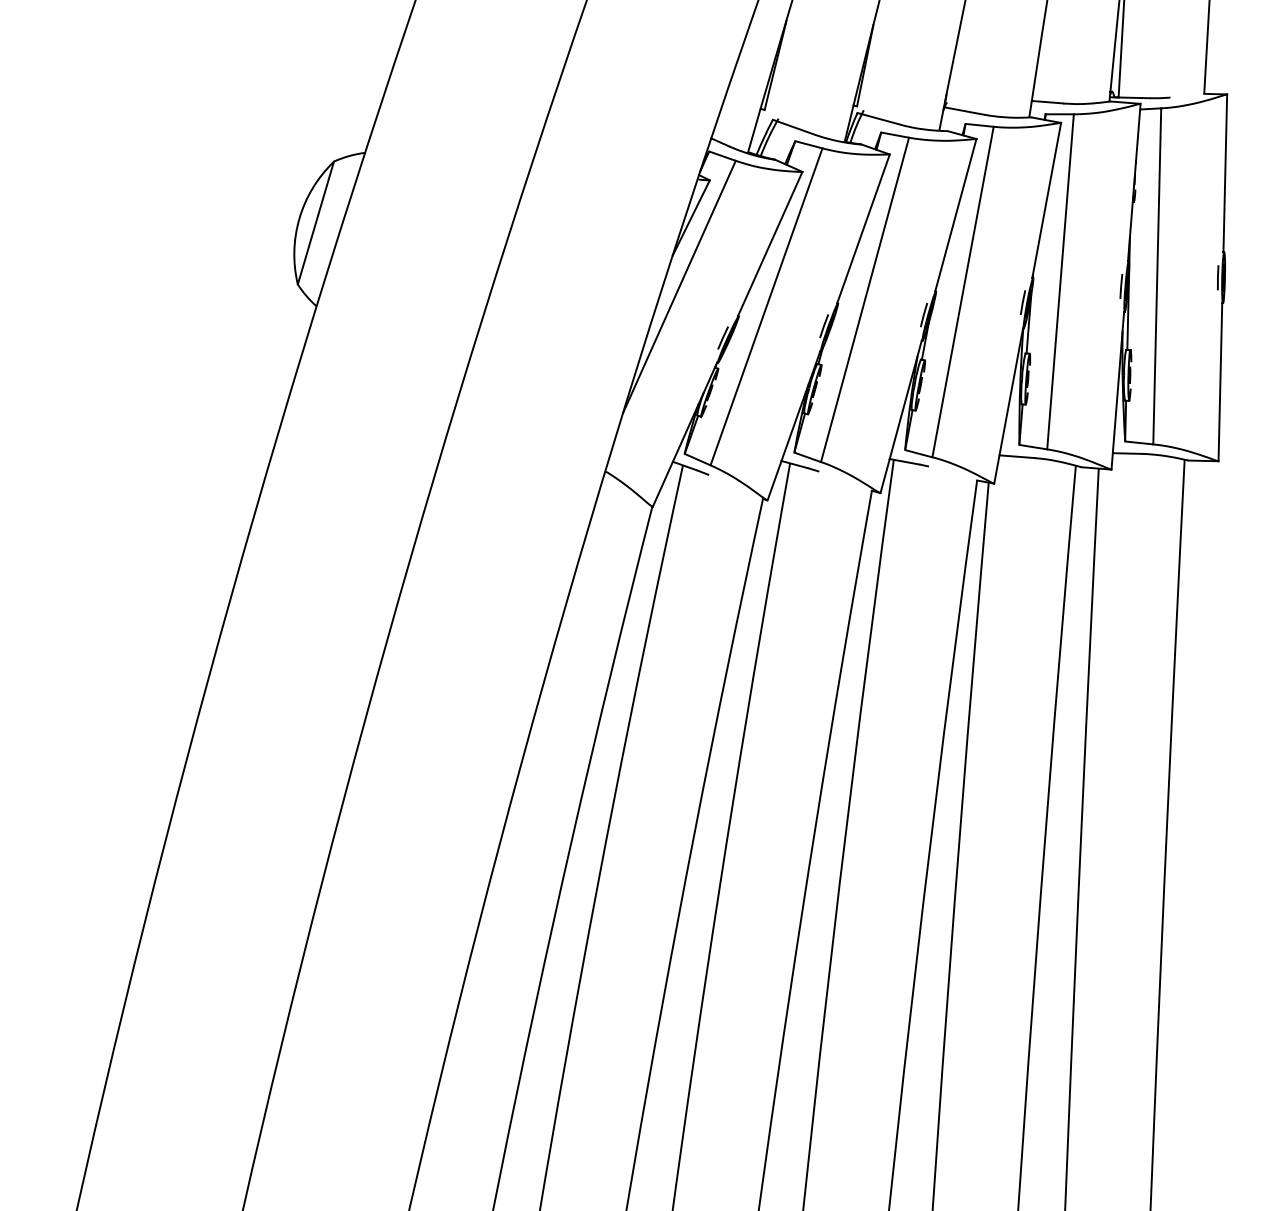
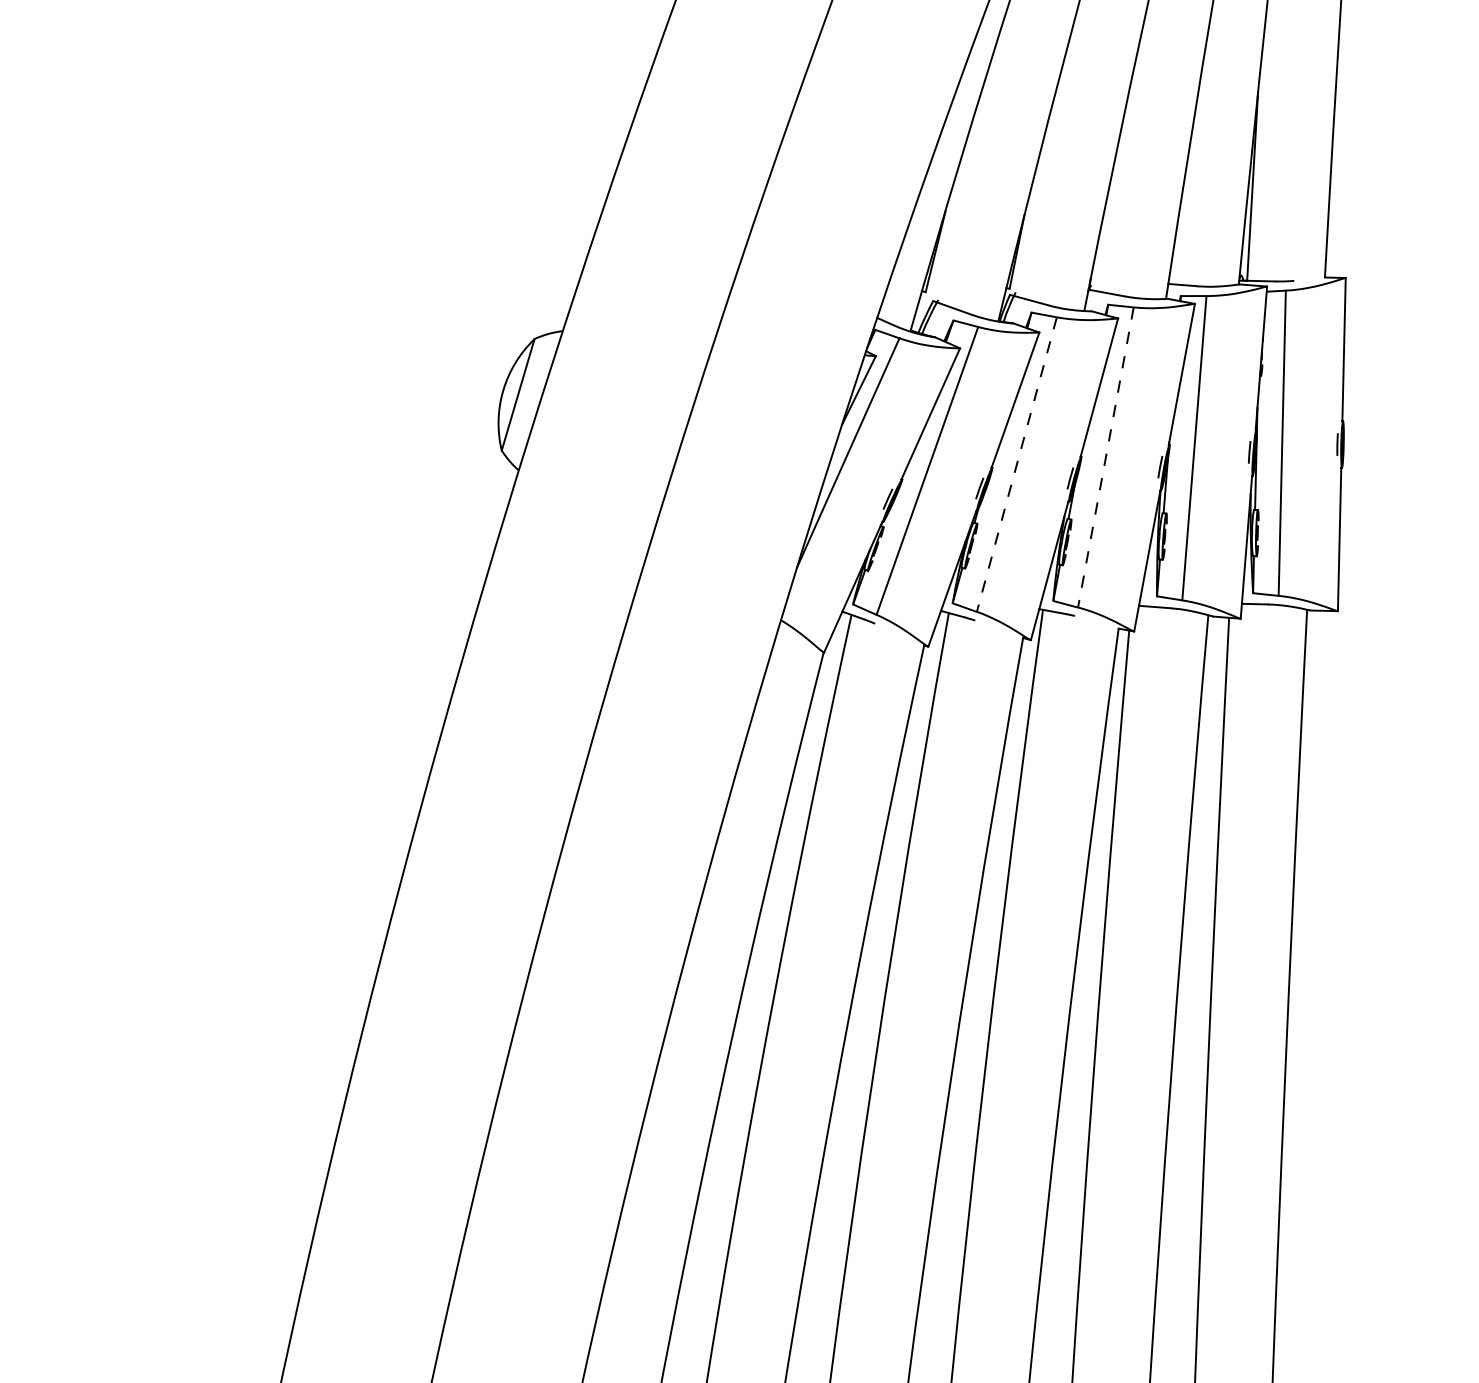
line: (962, 292) -> (1105, 457), solid -> dashed
line: (864, 299) -> (1016, 464), solid -> dashed

